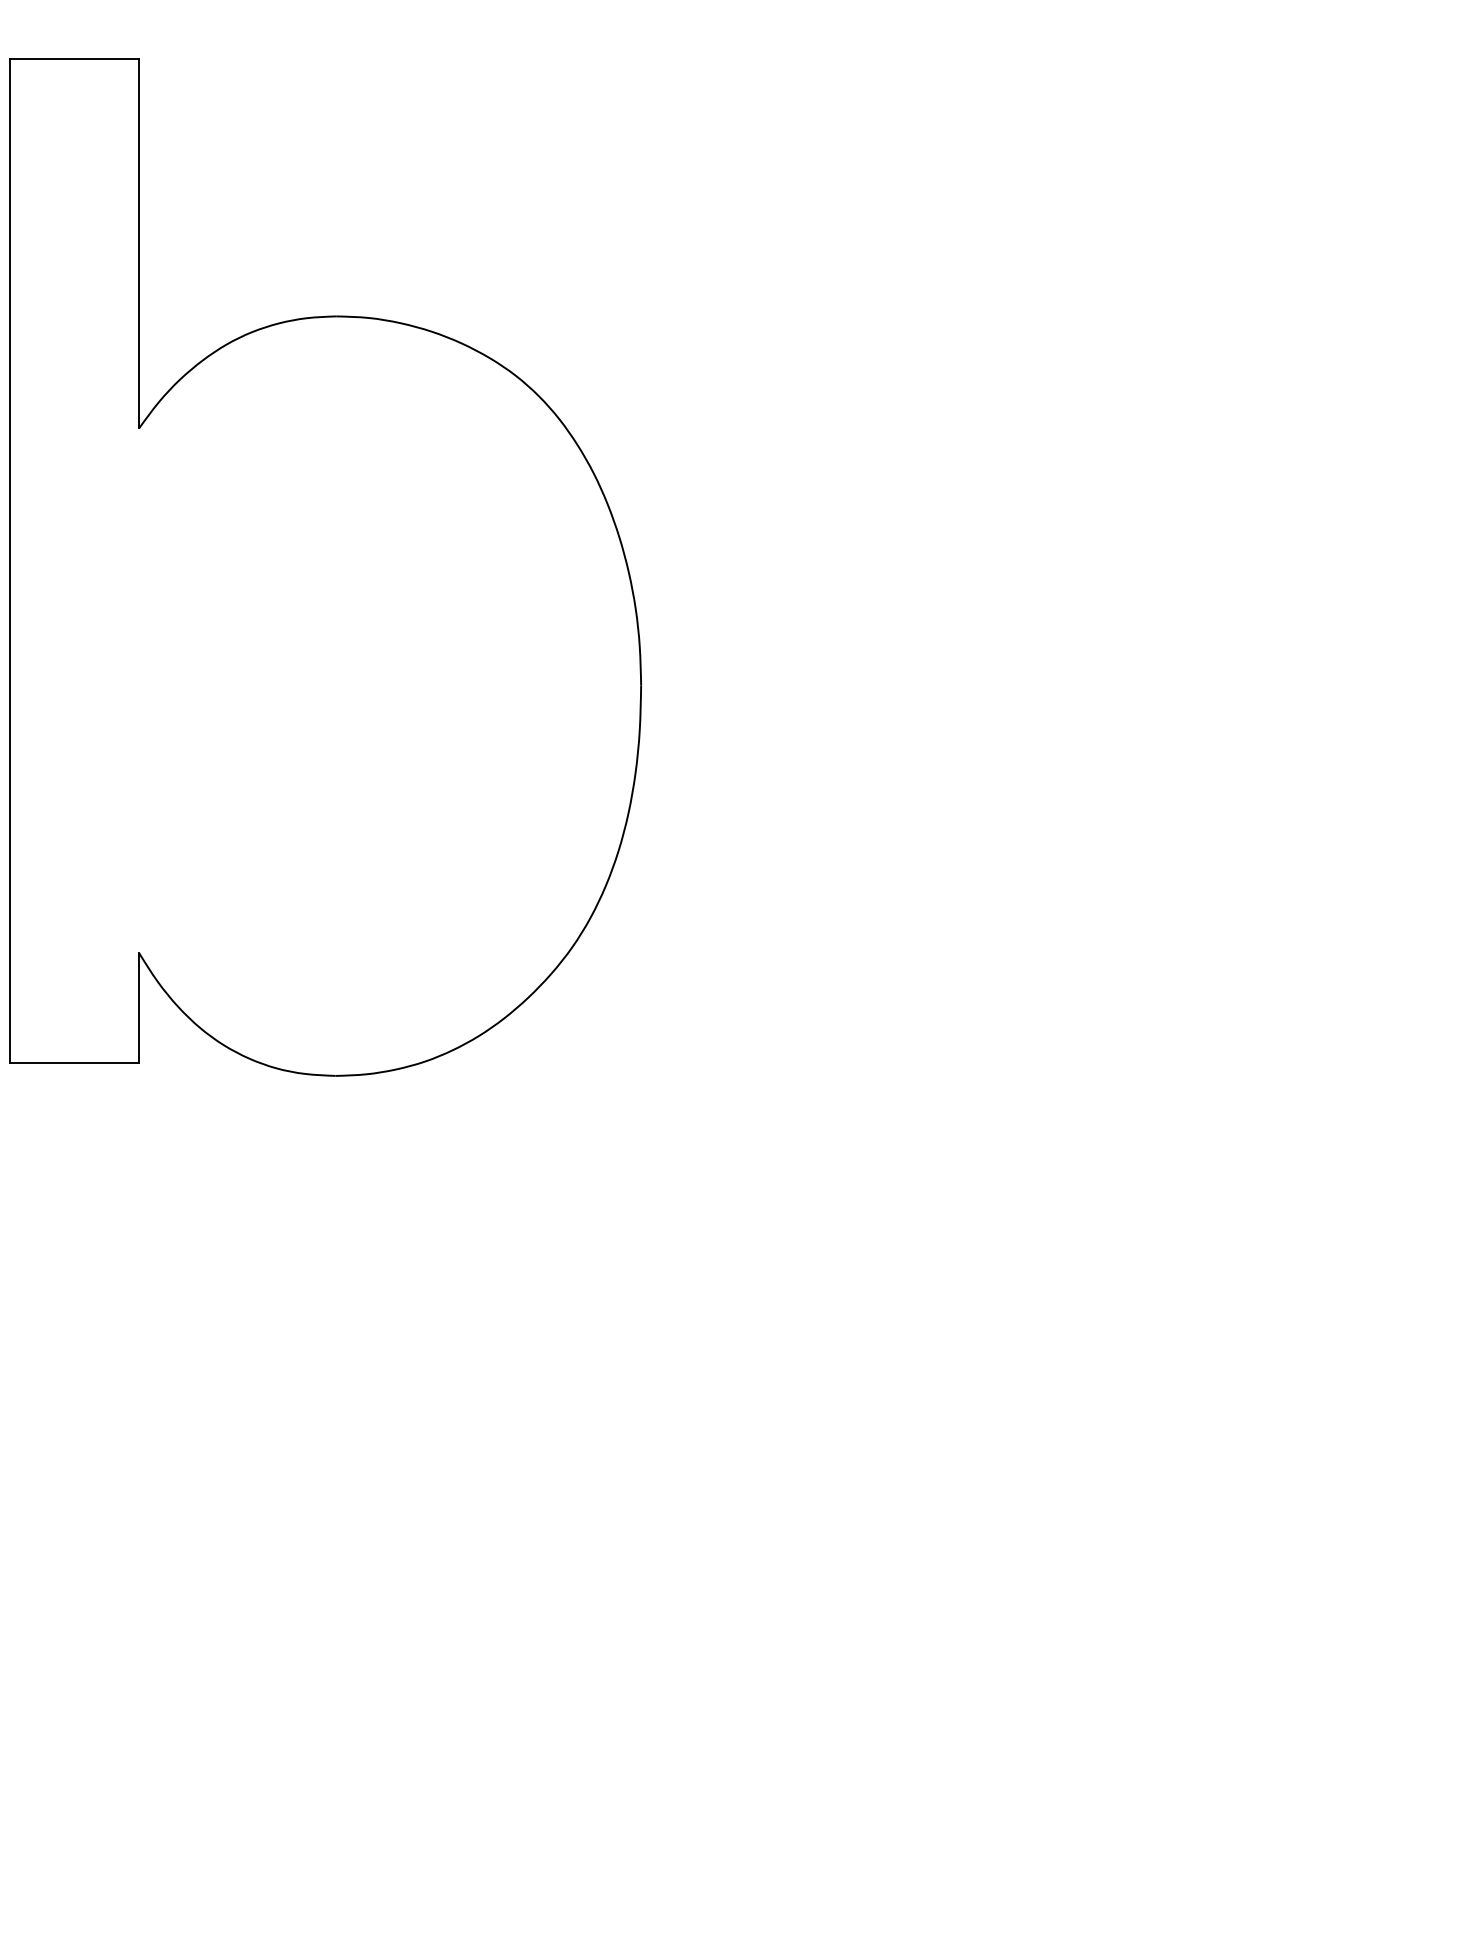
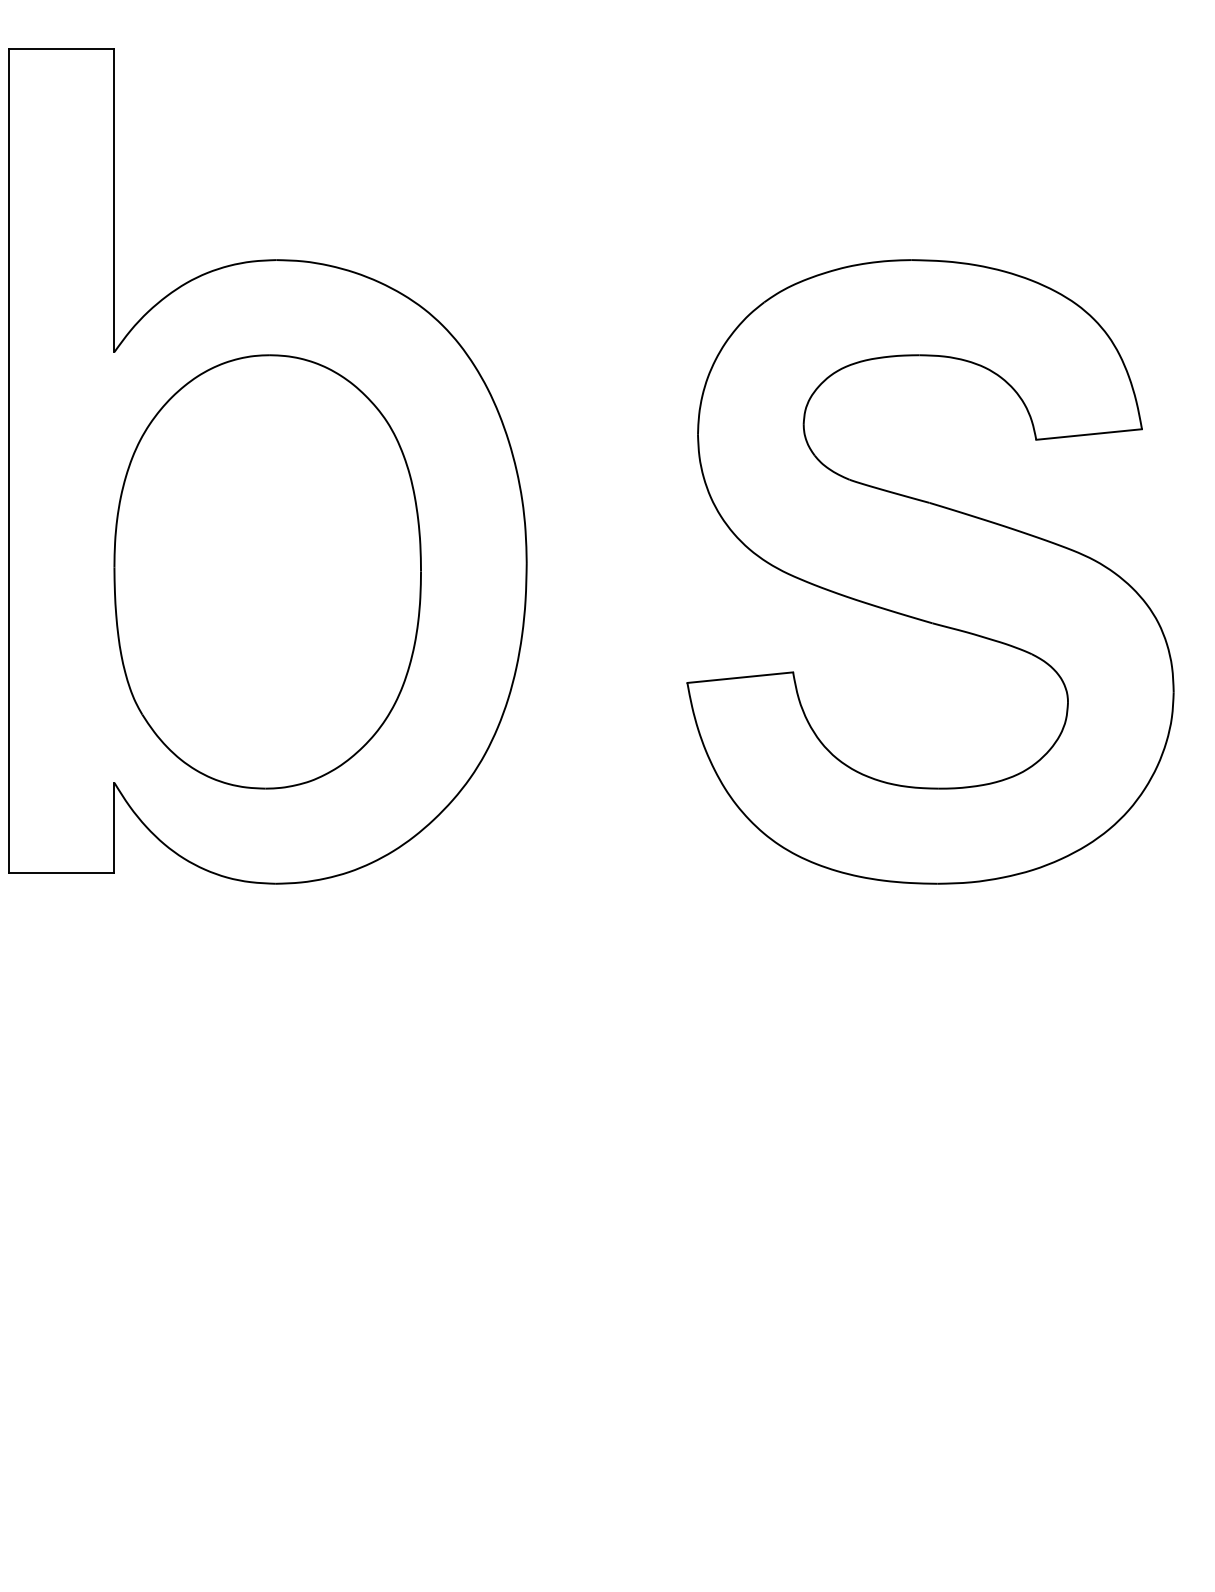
part: (325, 695) -> (267, 571), added
part: (1132, 695) -> (930, 571), added

